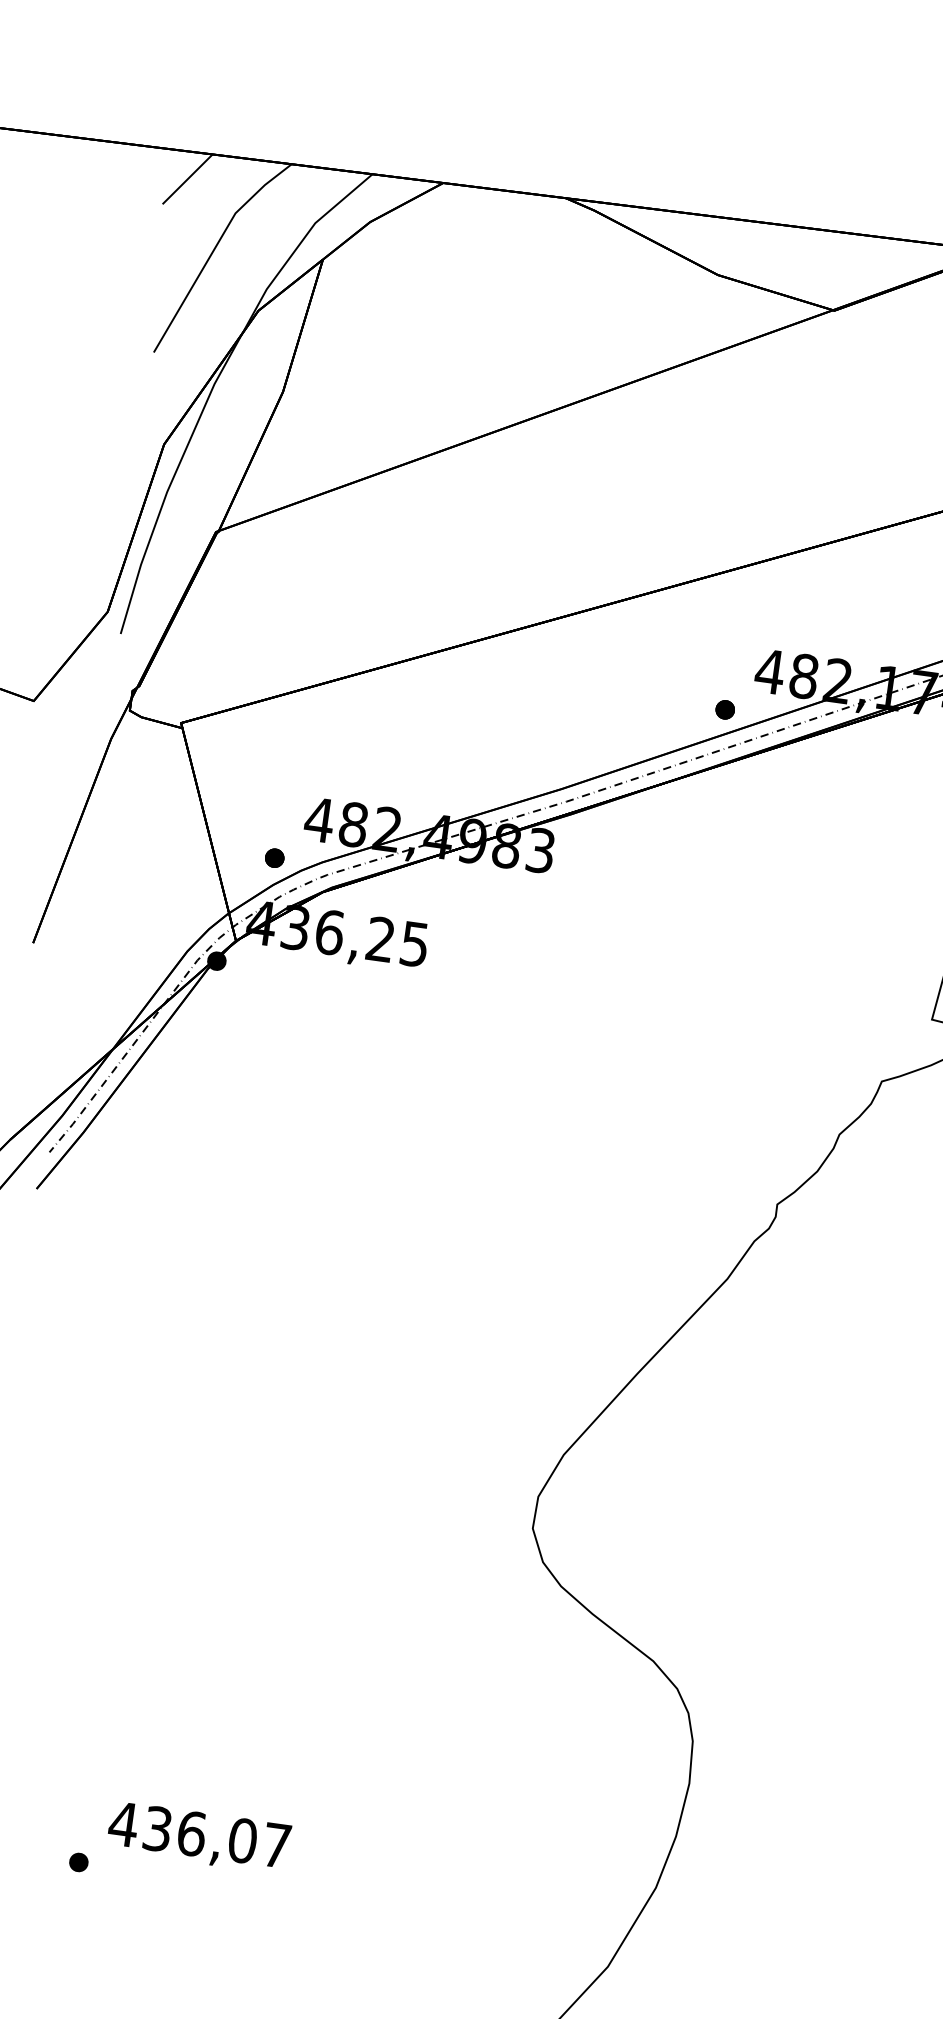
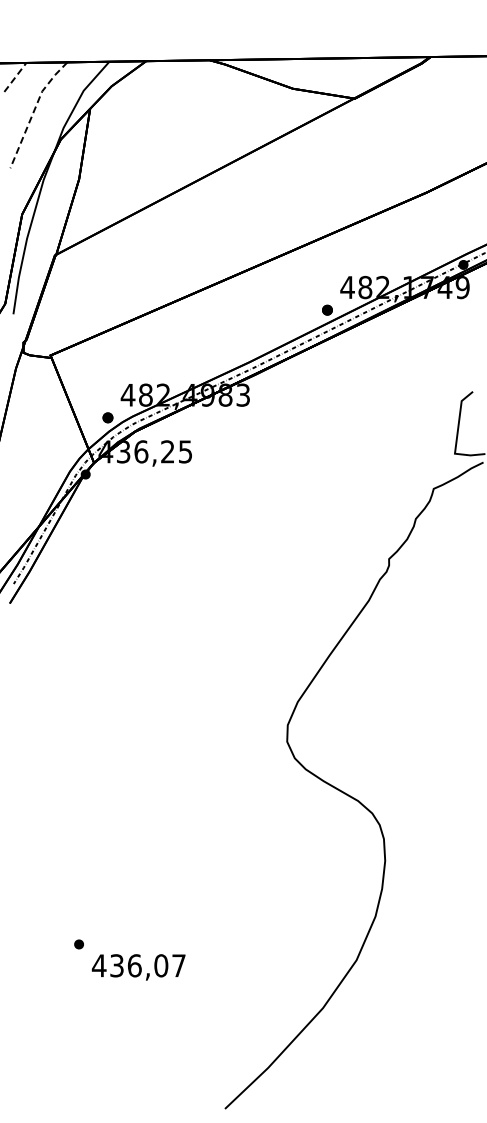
line: (187, 179) -> (15, 77), solid -> dashed
line: (215, 247) -> (34, 110), solid -> dashed
text: (198, 1838) -> (138, 967), moved

